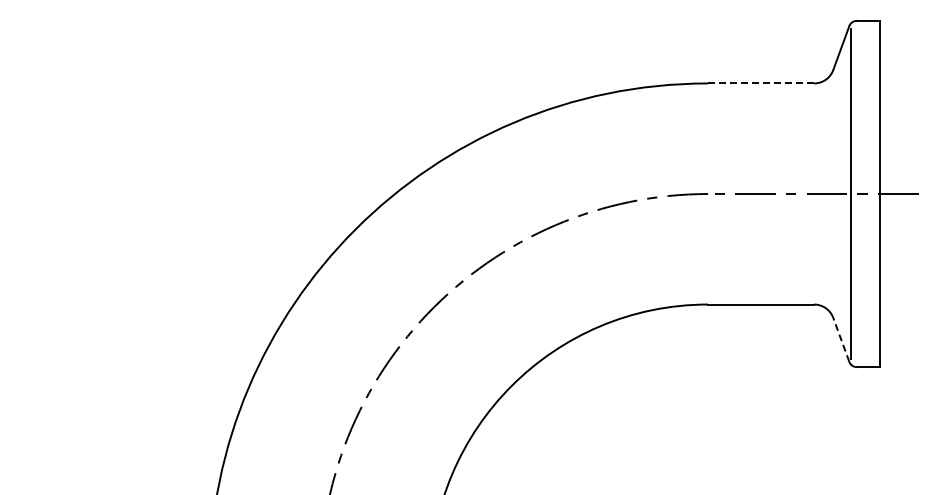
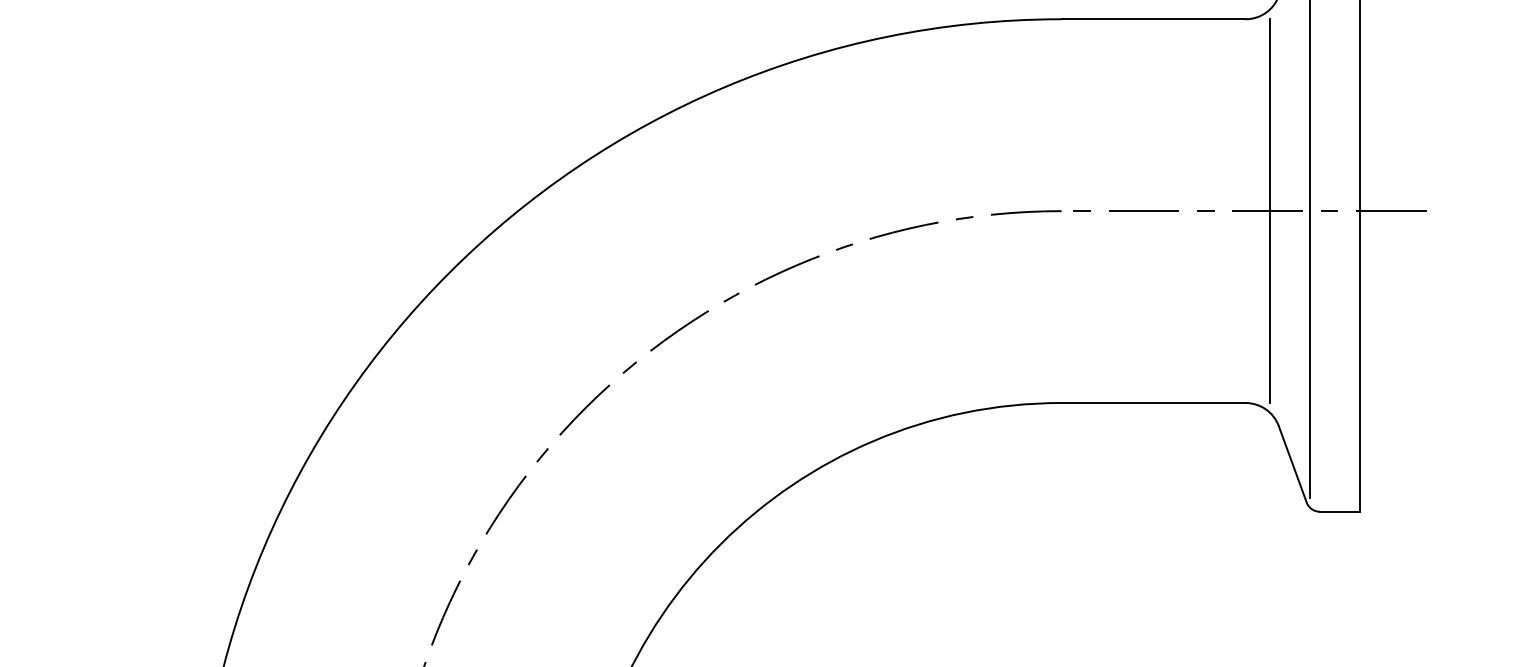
line: (760, 83) -> (1152, 19), dashed -> solid
line: (828, 193) -> (1270, 210), added
line: (841, 339) -> (1293, 463), dashed -> solid

